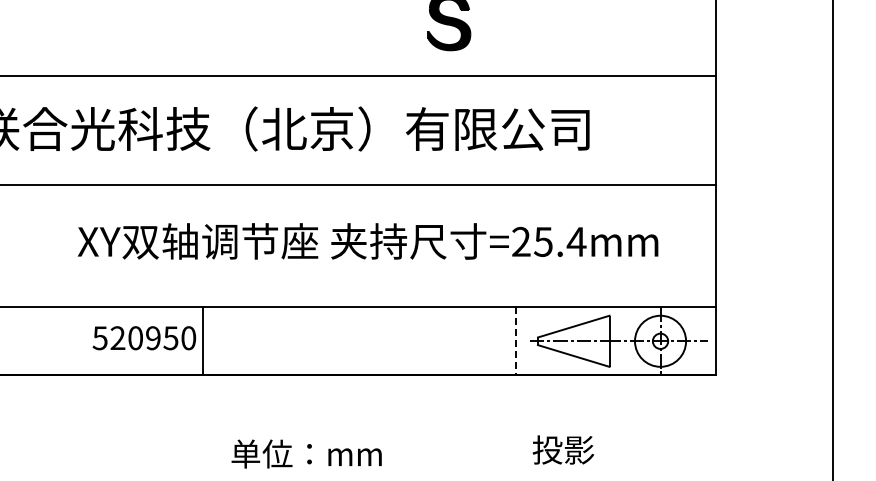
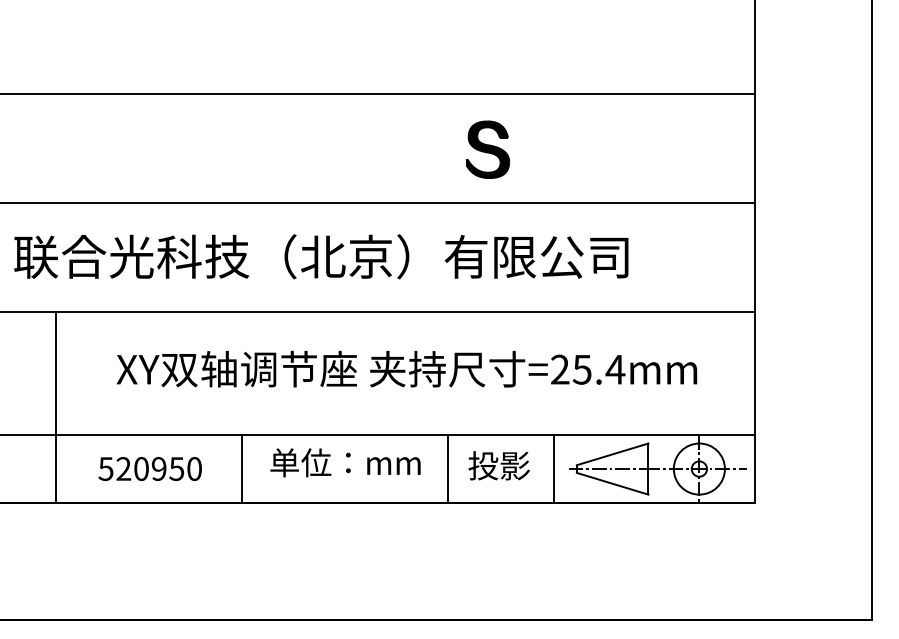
line: (16, 279) -> (55, 407), added
text: (143, 337) -> (149, 468), moved
line: (408, 340) -> (447, 468), added
line: (515, 341) -> (554, 469), dashed -> solid
text: (562, 449) -> (498, 465), moved
text: (306, 453) -> (345, 462), moved

